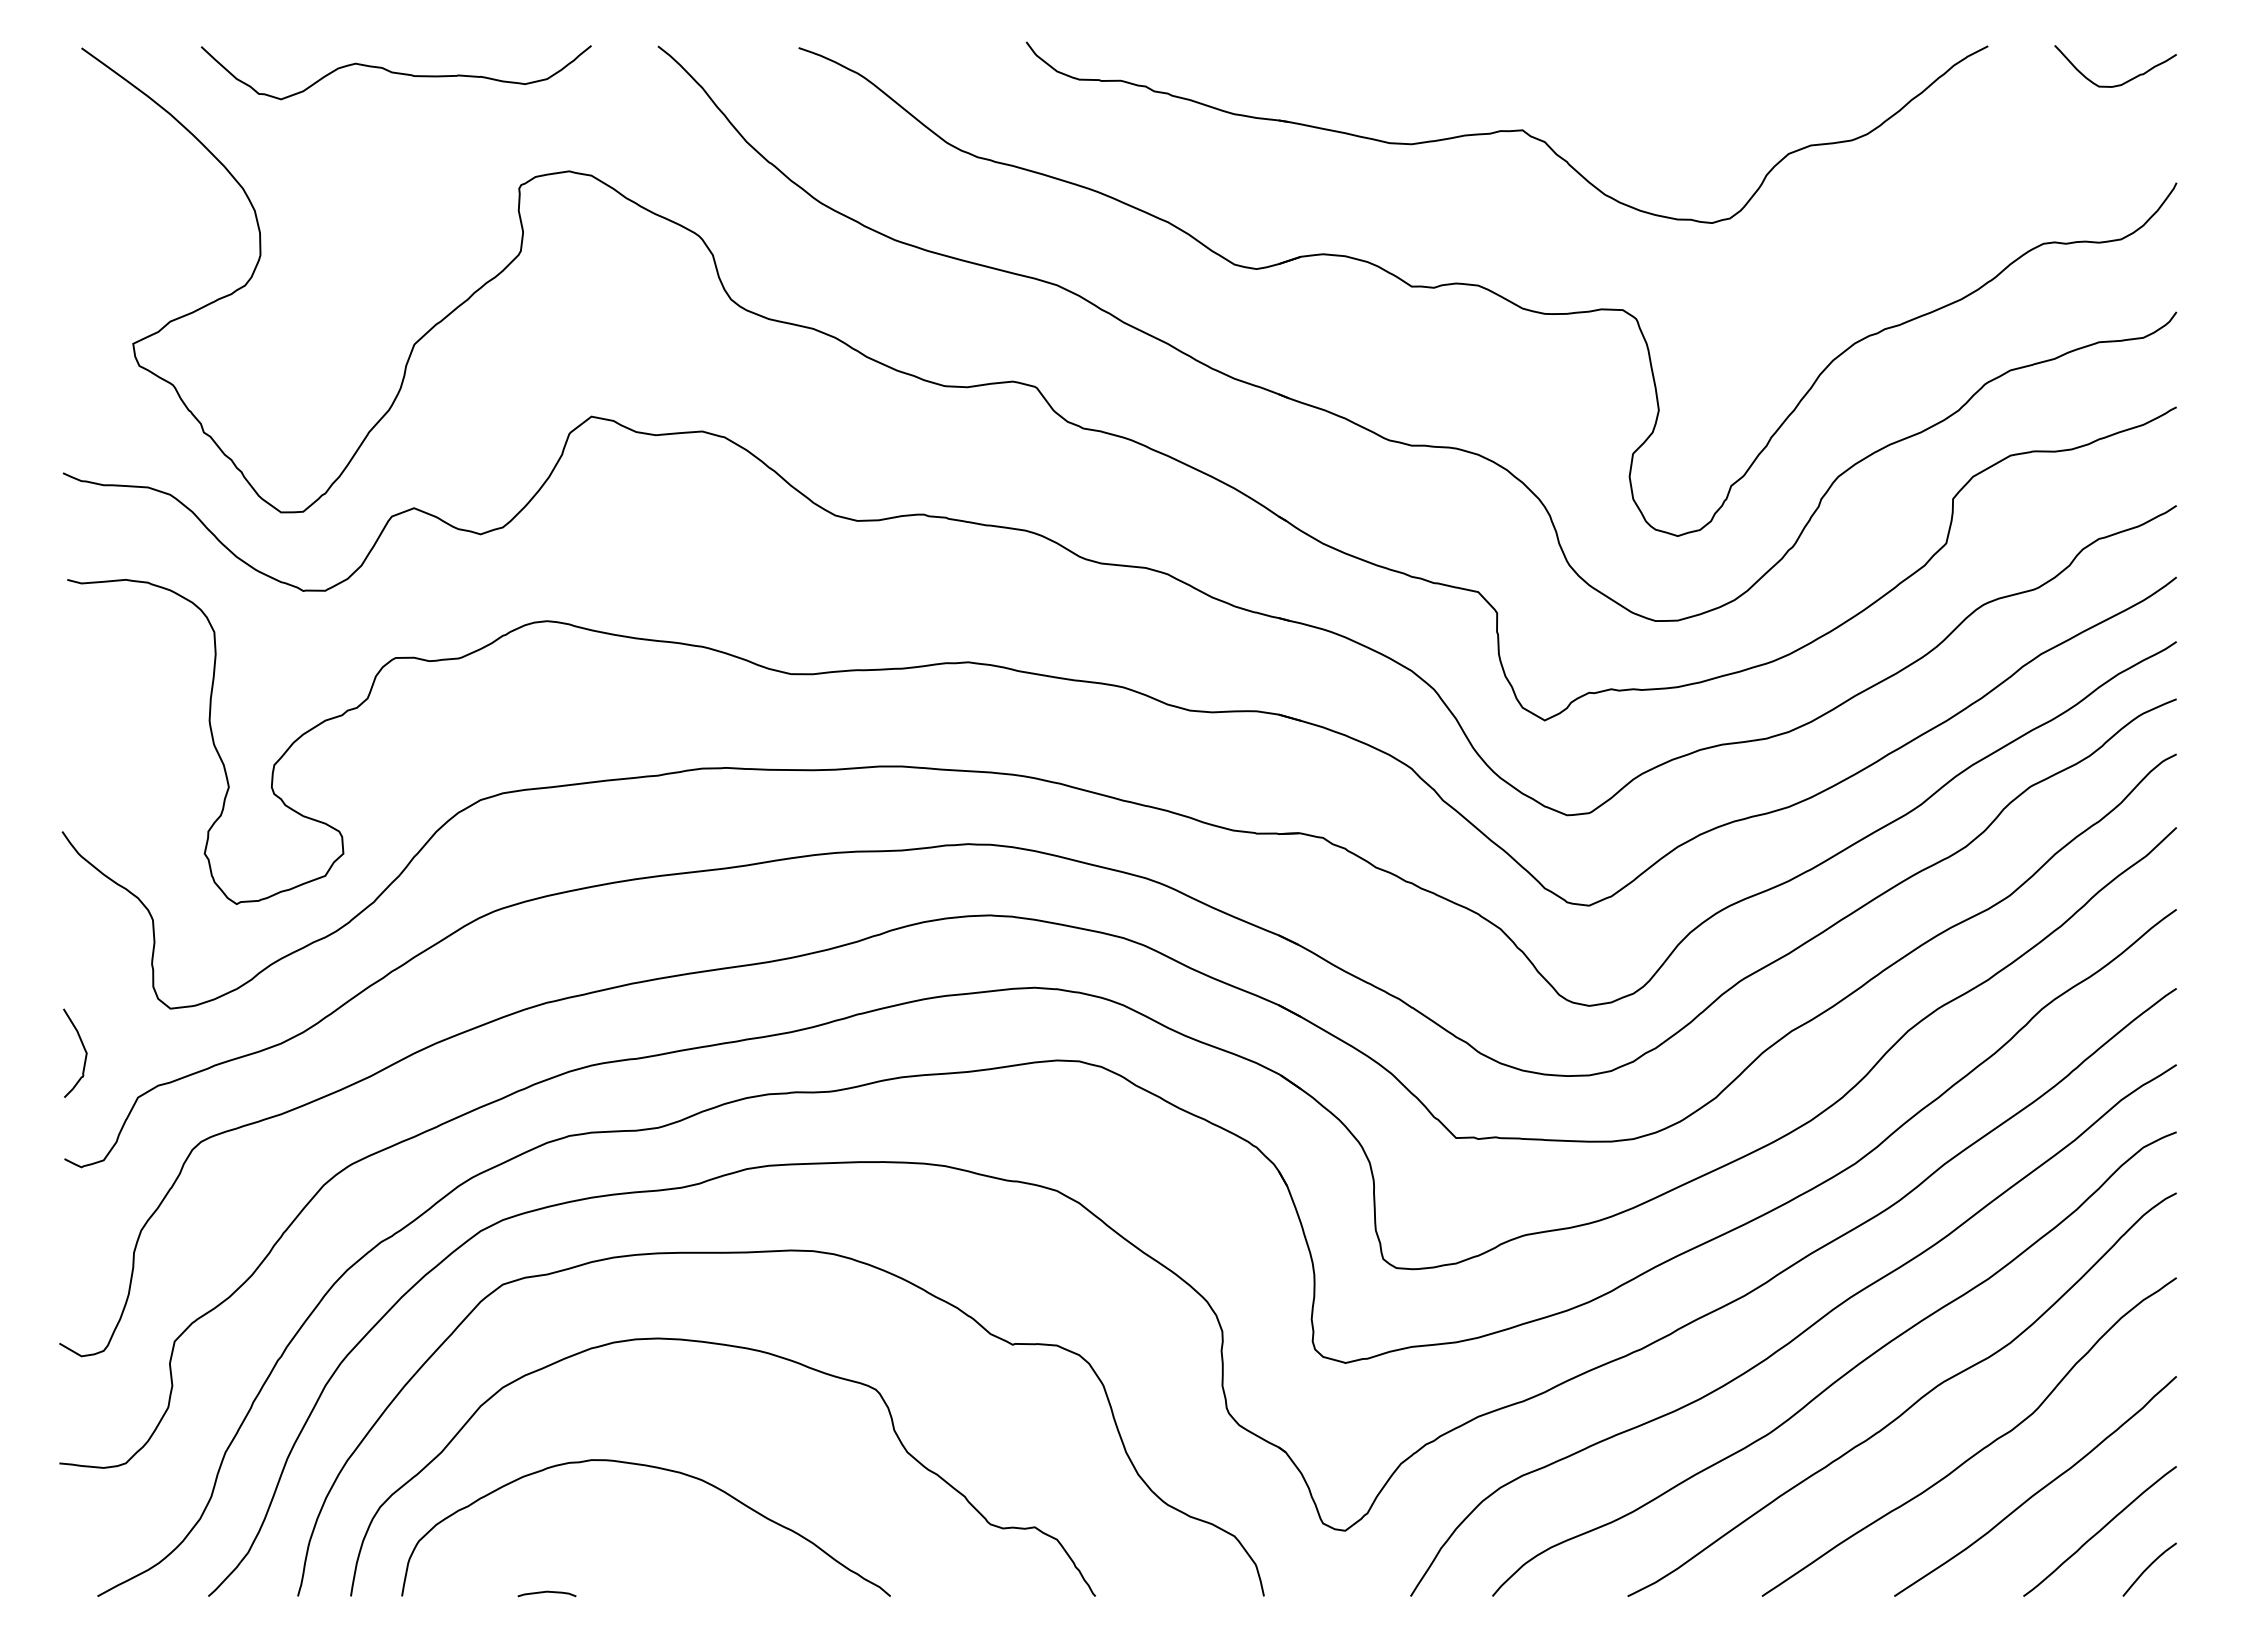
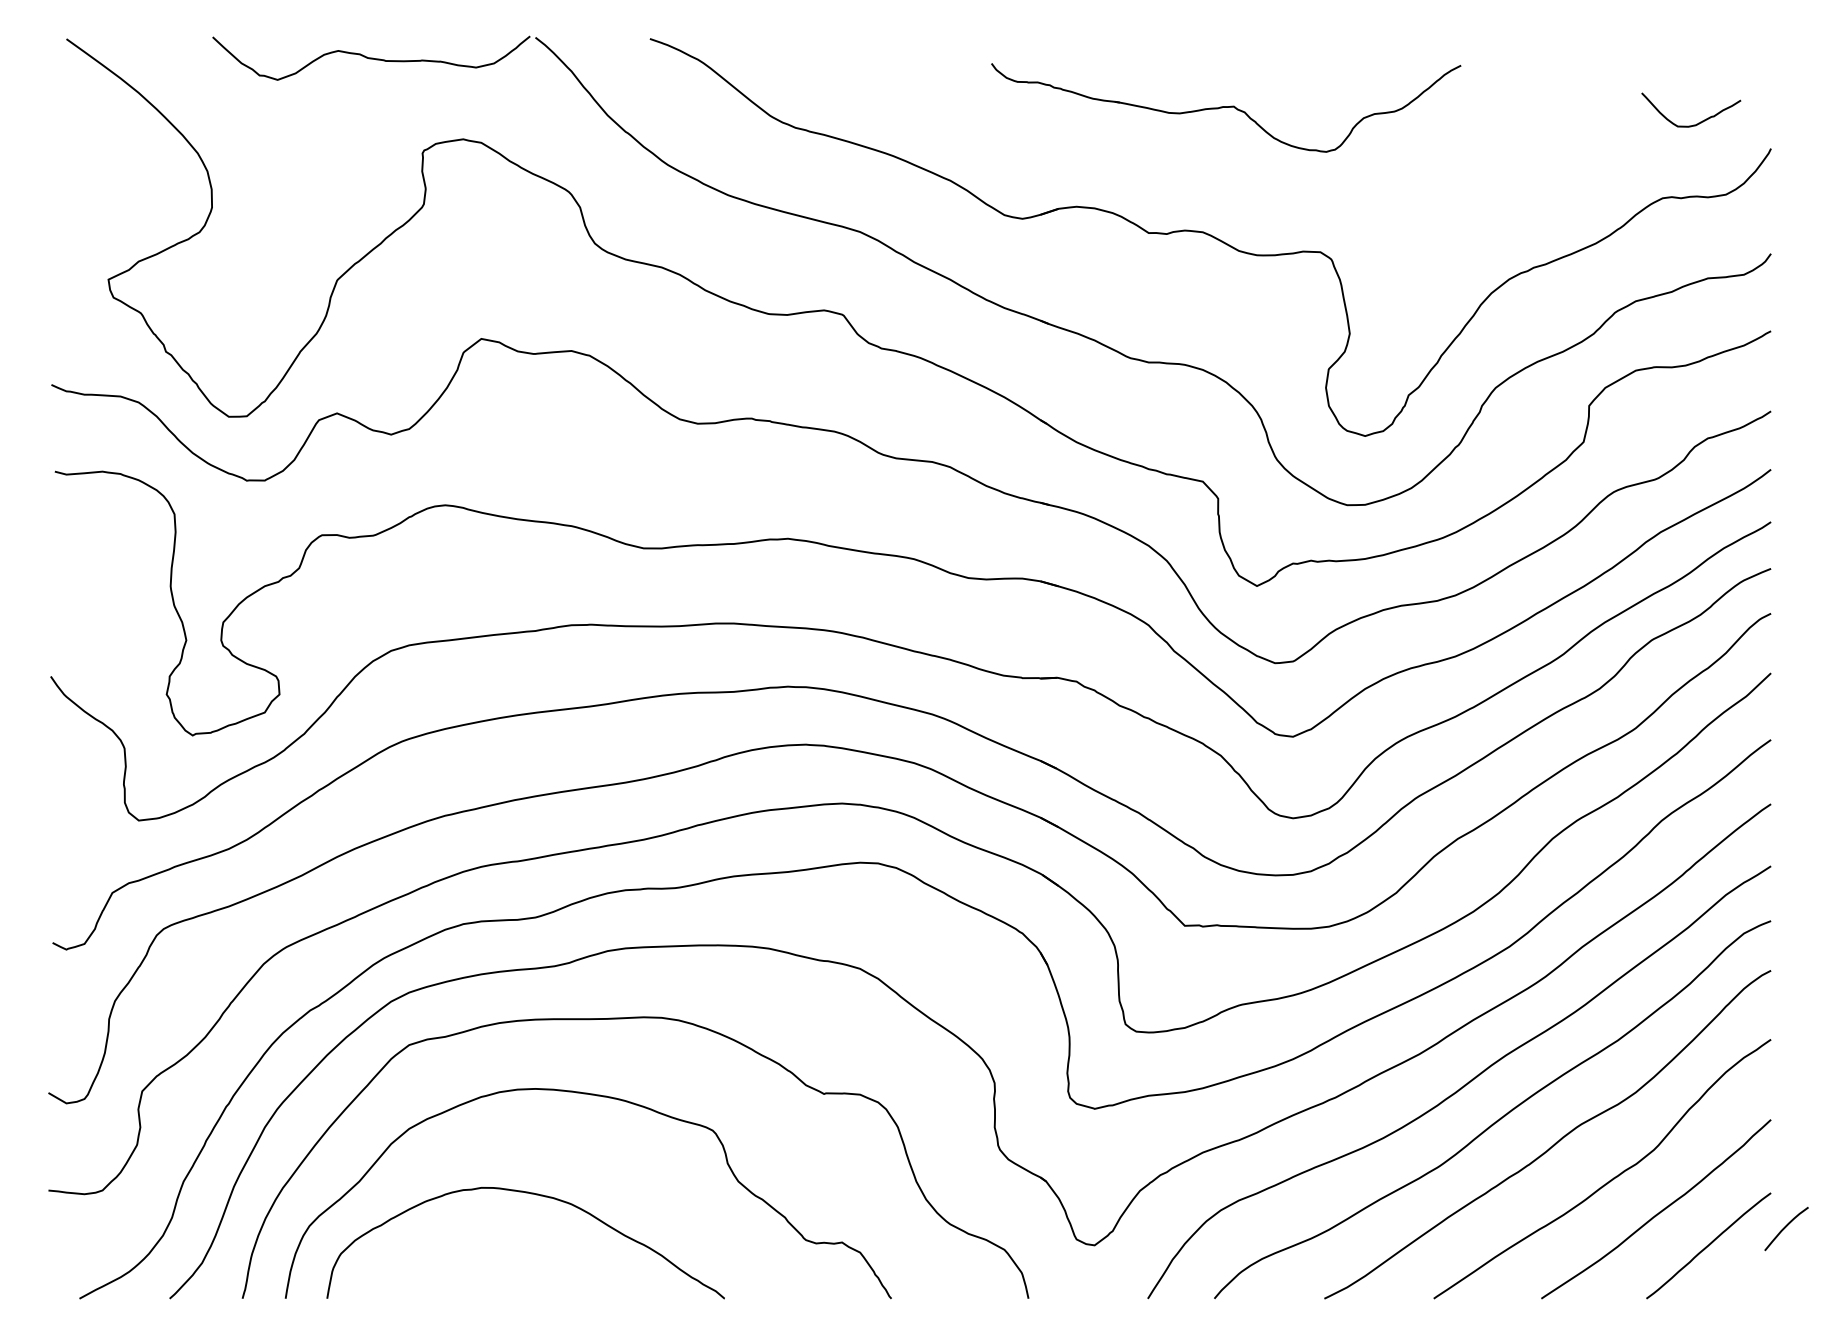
curve: (395, 72) -> (370, 58), moved
curve: (2123, 82) -> (1697, 123), moved
part: (1506, 132) -> (1225, 107), size x0.6
curve: (83, 1048) -> (68, 852), removed
curve: (2148, 1568) -> (1785, 1228), moved
curve: (546, 1592) -> (444, 1295), removed

